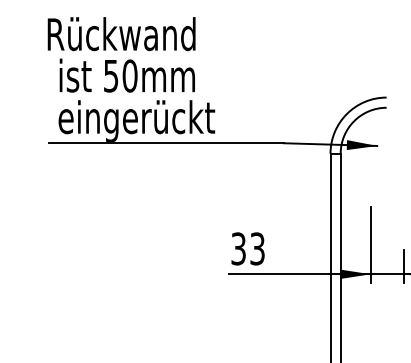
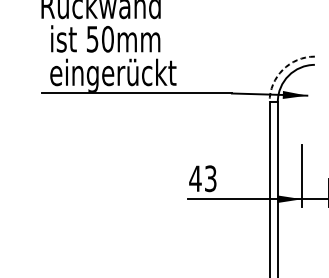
arc: (346, 114) -> (282, 70), solid -> dashed
text: (238, 248) -> (195, 178), 33 -> 43

